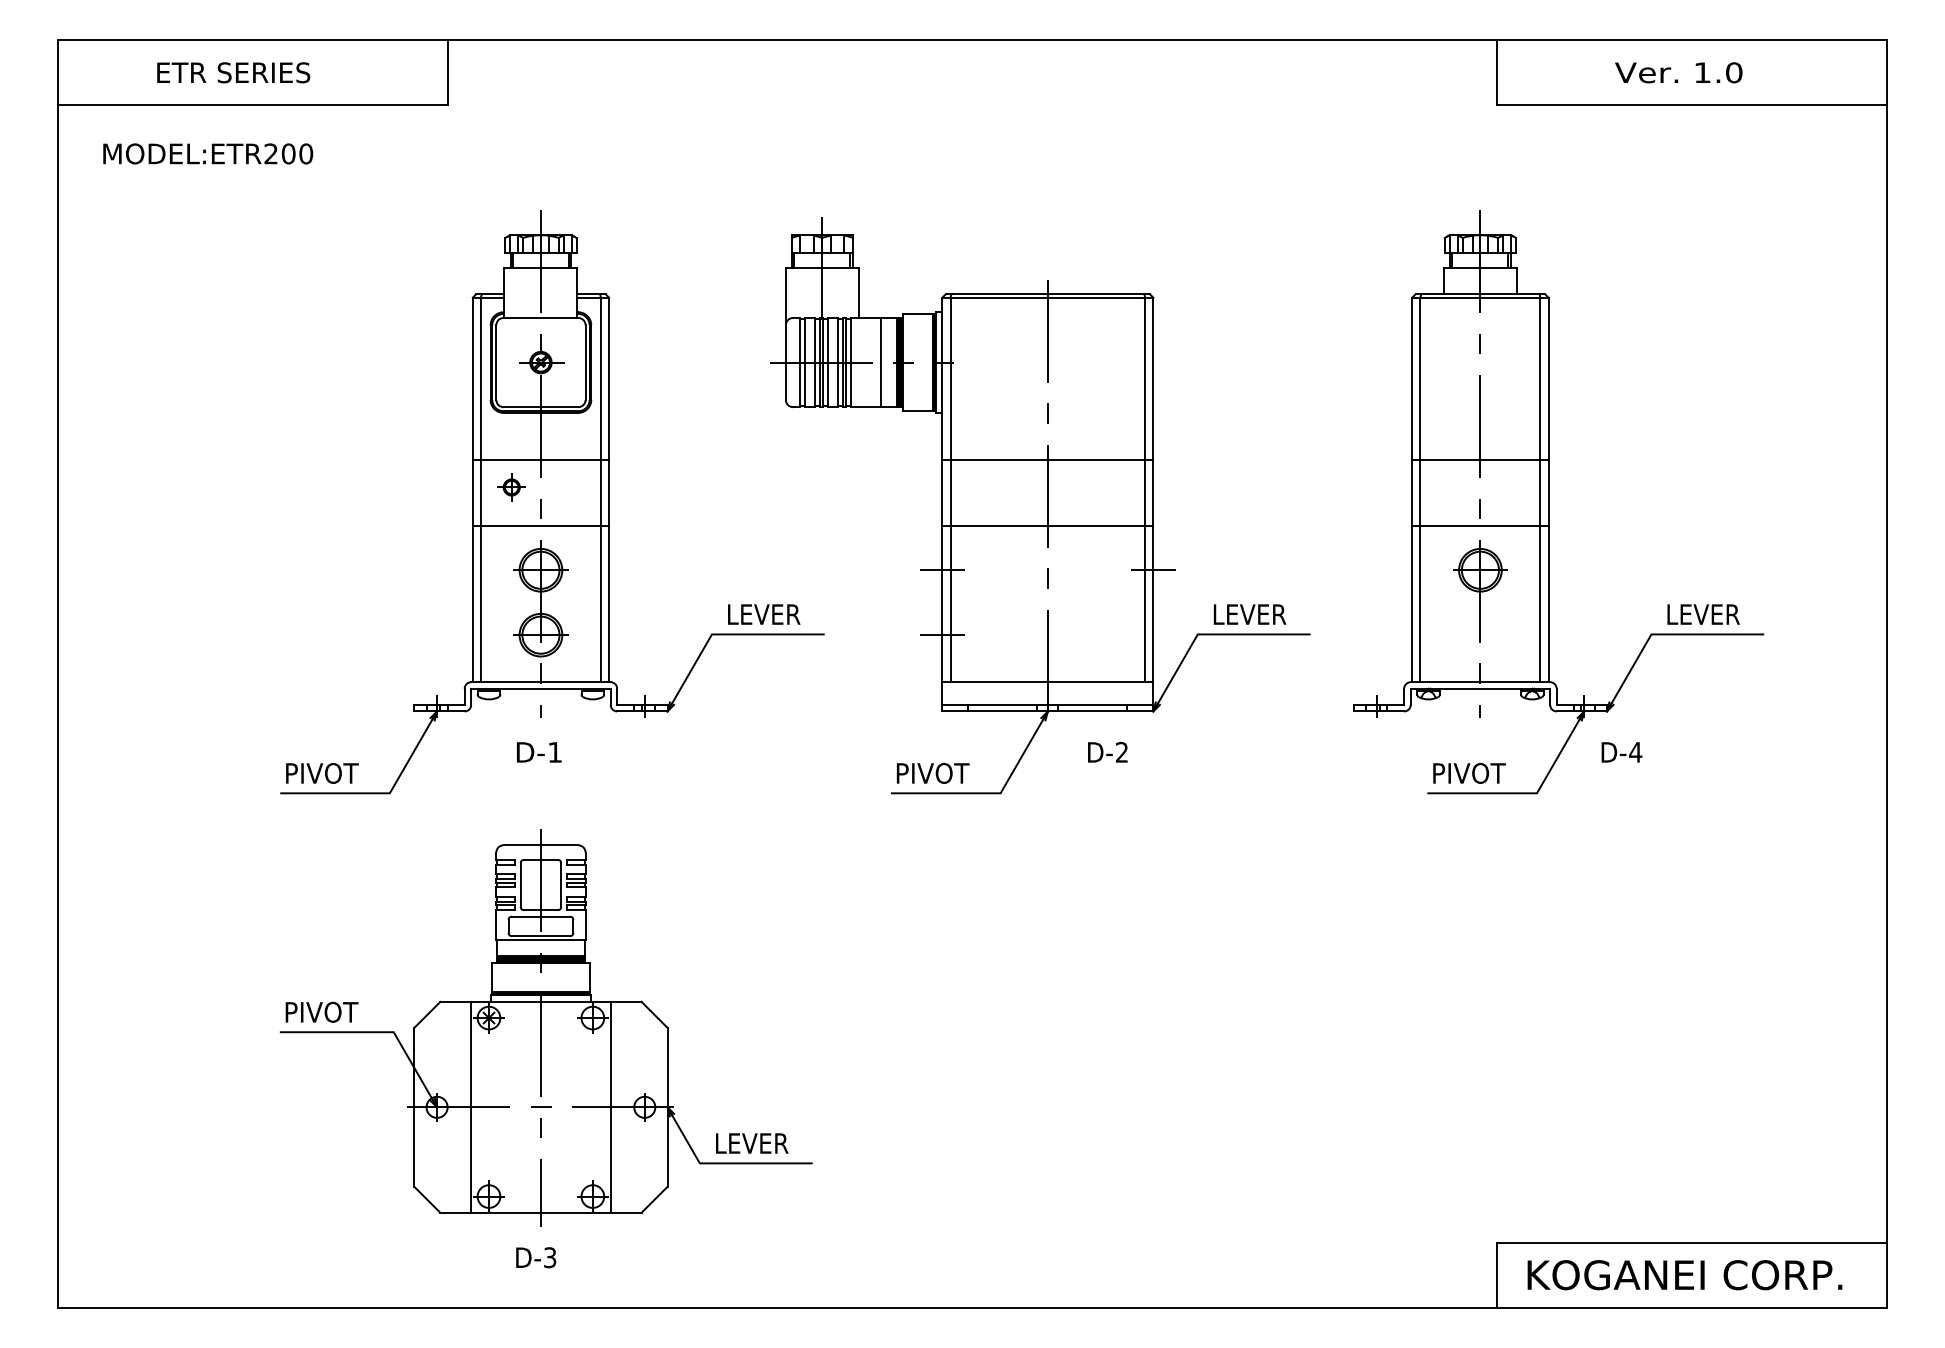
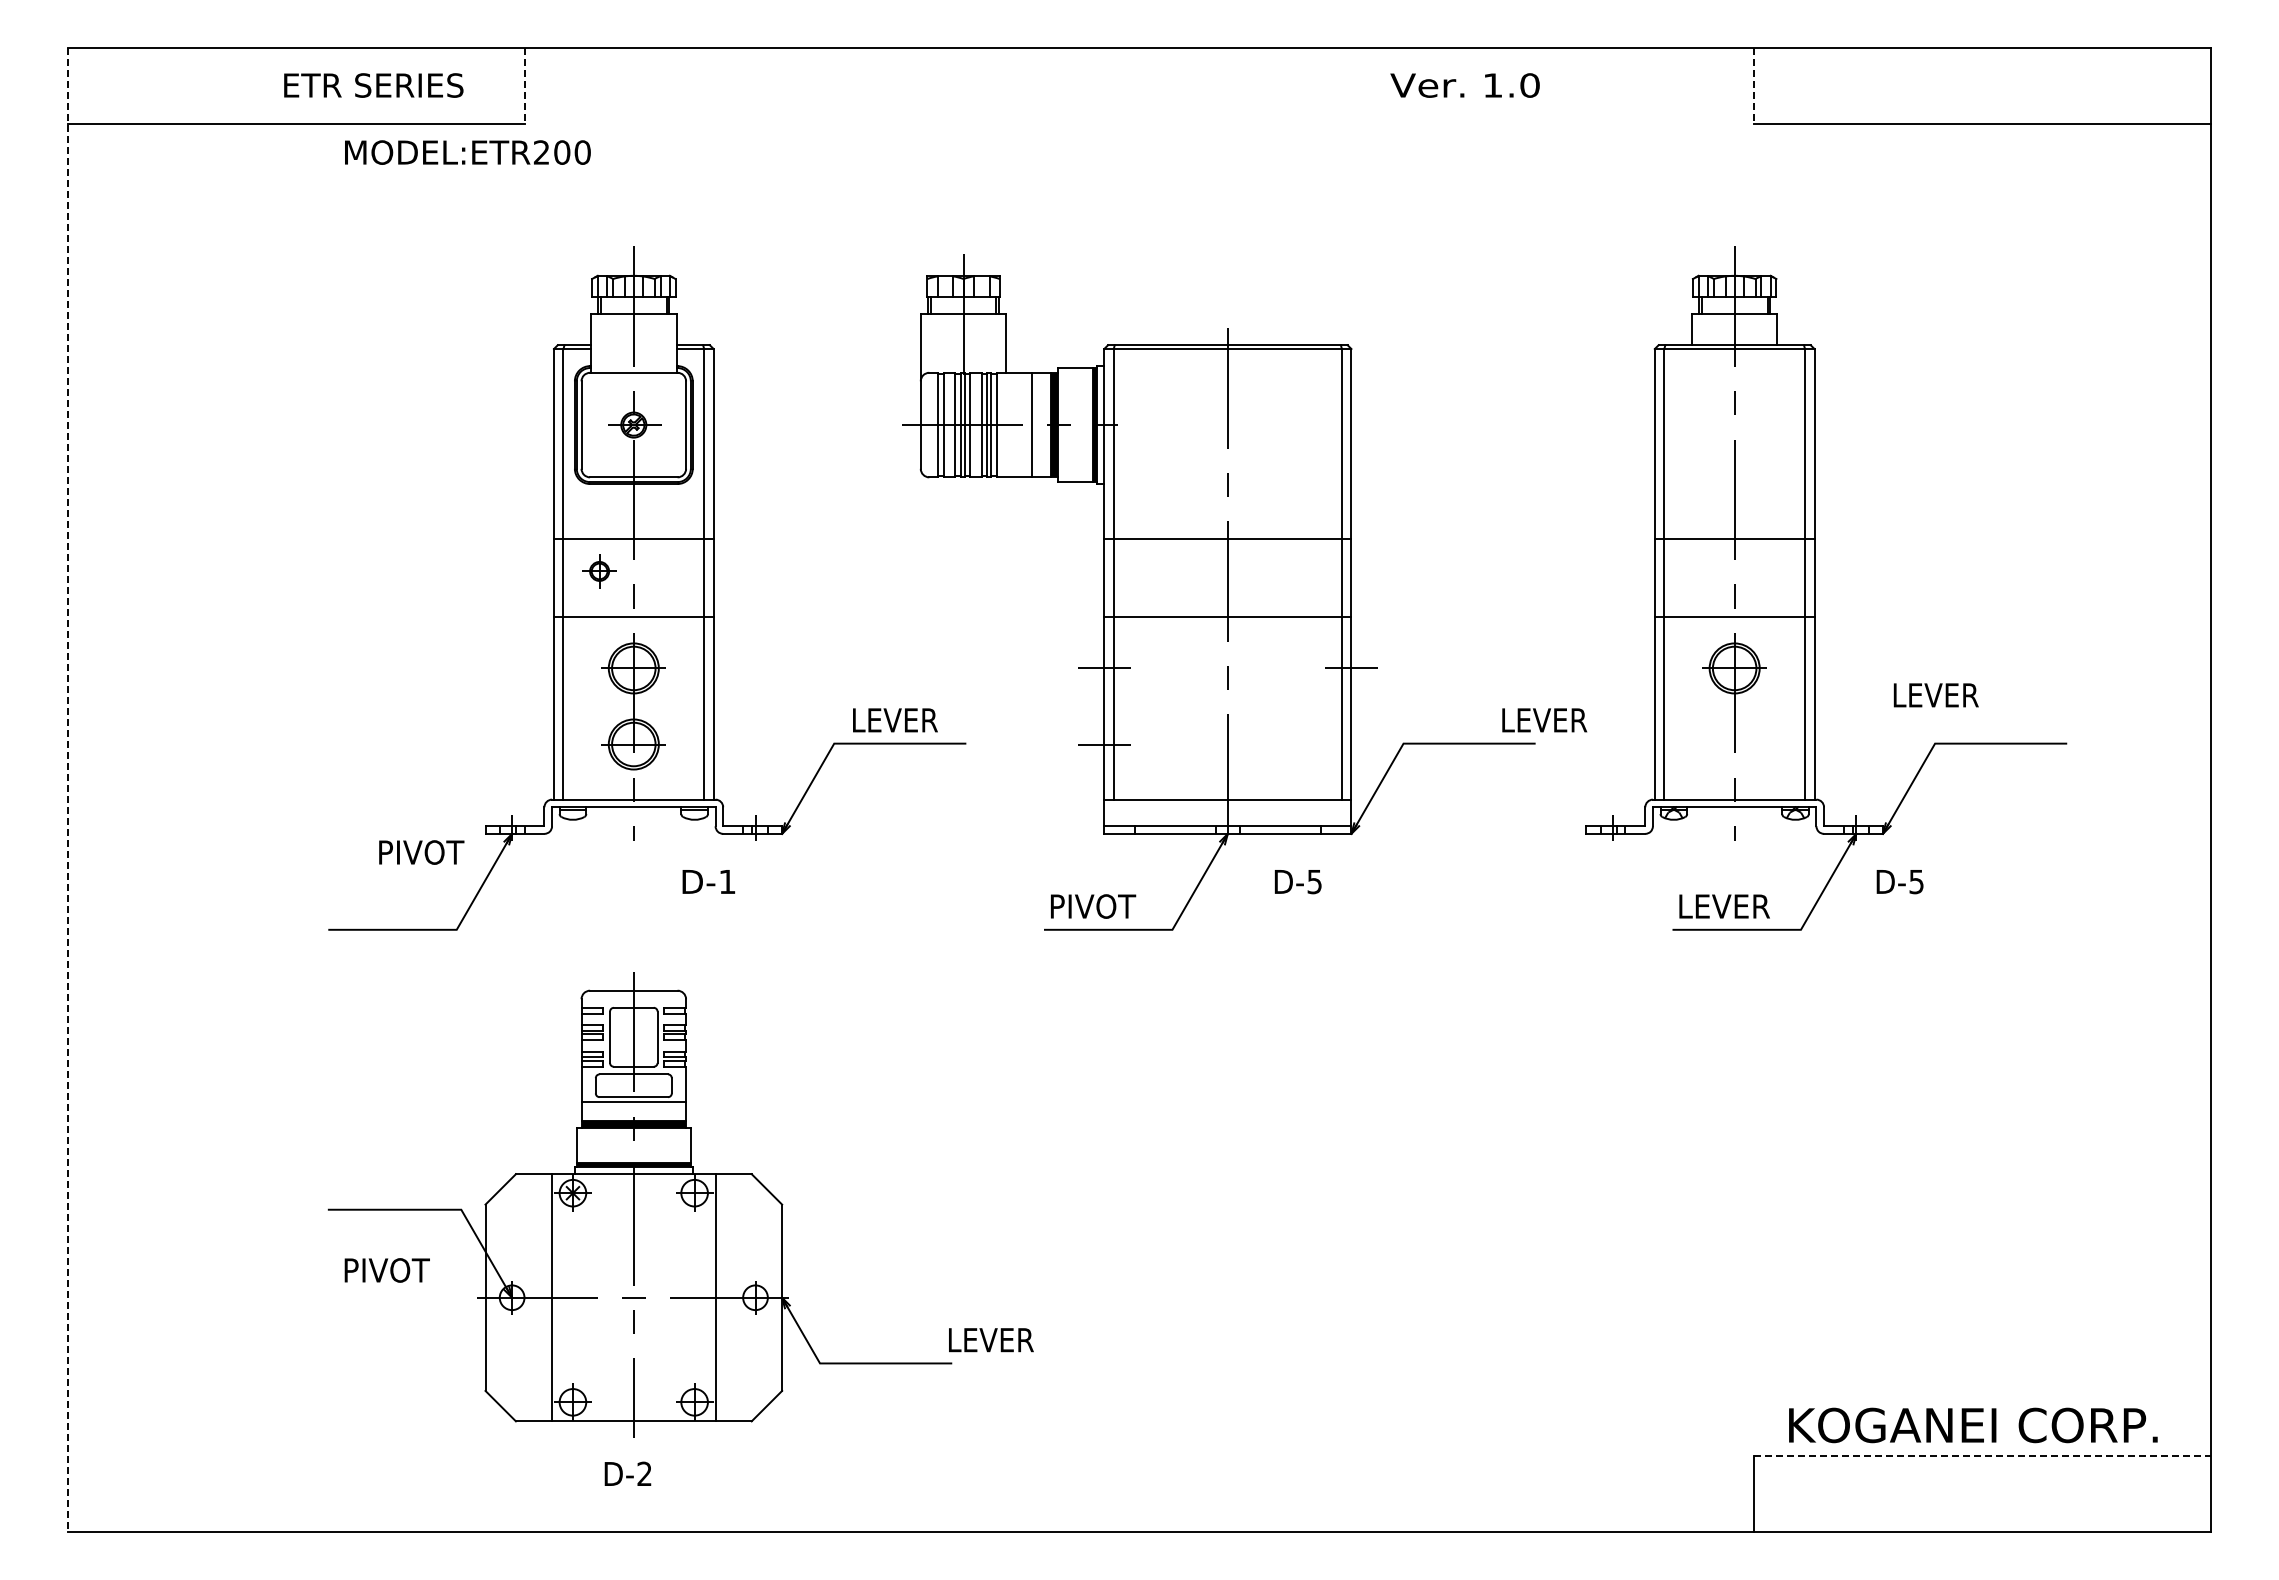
text: (233, 72) -> (373, 85), moved
text: (1678, 72) -> (1464, 85), moved
line: (447, 73) -> (524, 86), solid -> dashed
line: (1497, 73) -> (1754, 86), solid -> dashed
text: (207, 153) -> (467, 152), moved
text: (1249, 614) -> (1544, 720), moved
text: (1703, 614) -> (1935, 695), moved
line: (58, 674) -> (68, 790), solid -> dashed
text: (538, 752) -> (708, 881), moved
text: (1121, 752) -> (1314, 881), D-2 -> D-5
text: (1635, 752) -> (1916, 882), D-4 -> D-5
text: (322, 773) -> (421, 852), moved
text: (1472, 773) -> (1725, 906), PIVOT -> LEVER
text: (321, 1012) -> (386, 1270), moved
text: (752, 1143) -> (991, 1340), moved
line: (1691, 1242) -> (1982, 1456), solid -> dashed
text: (550, 1258) -> (644, 1474), D-3 -> D-2
text: (1685, 1275) -> (1973, 1425), moved

